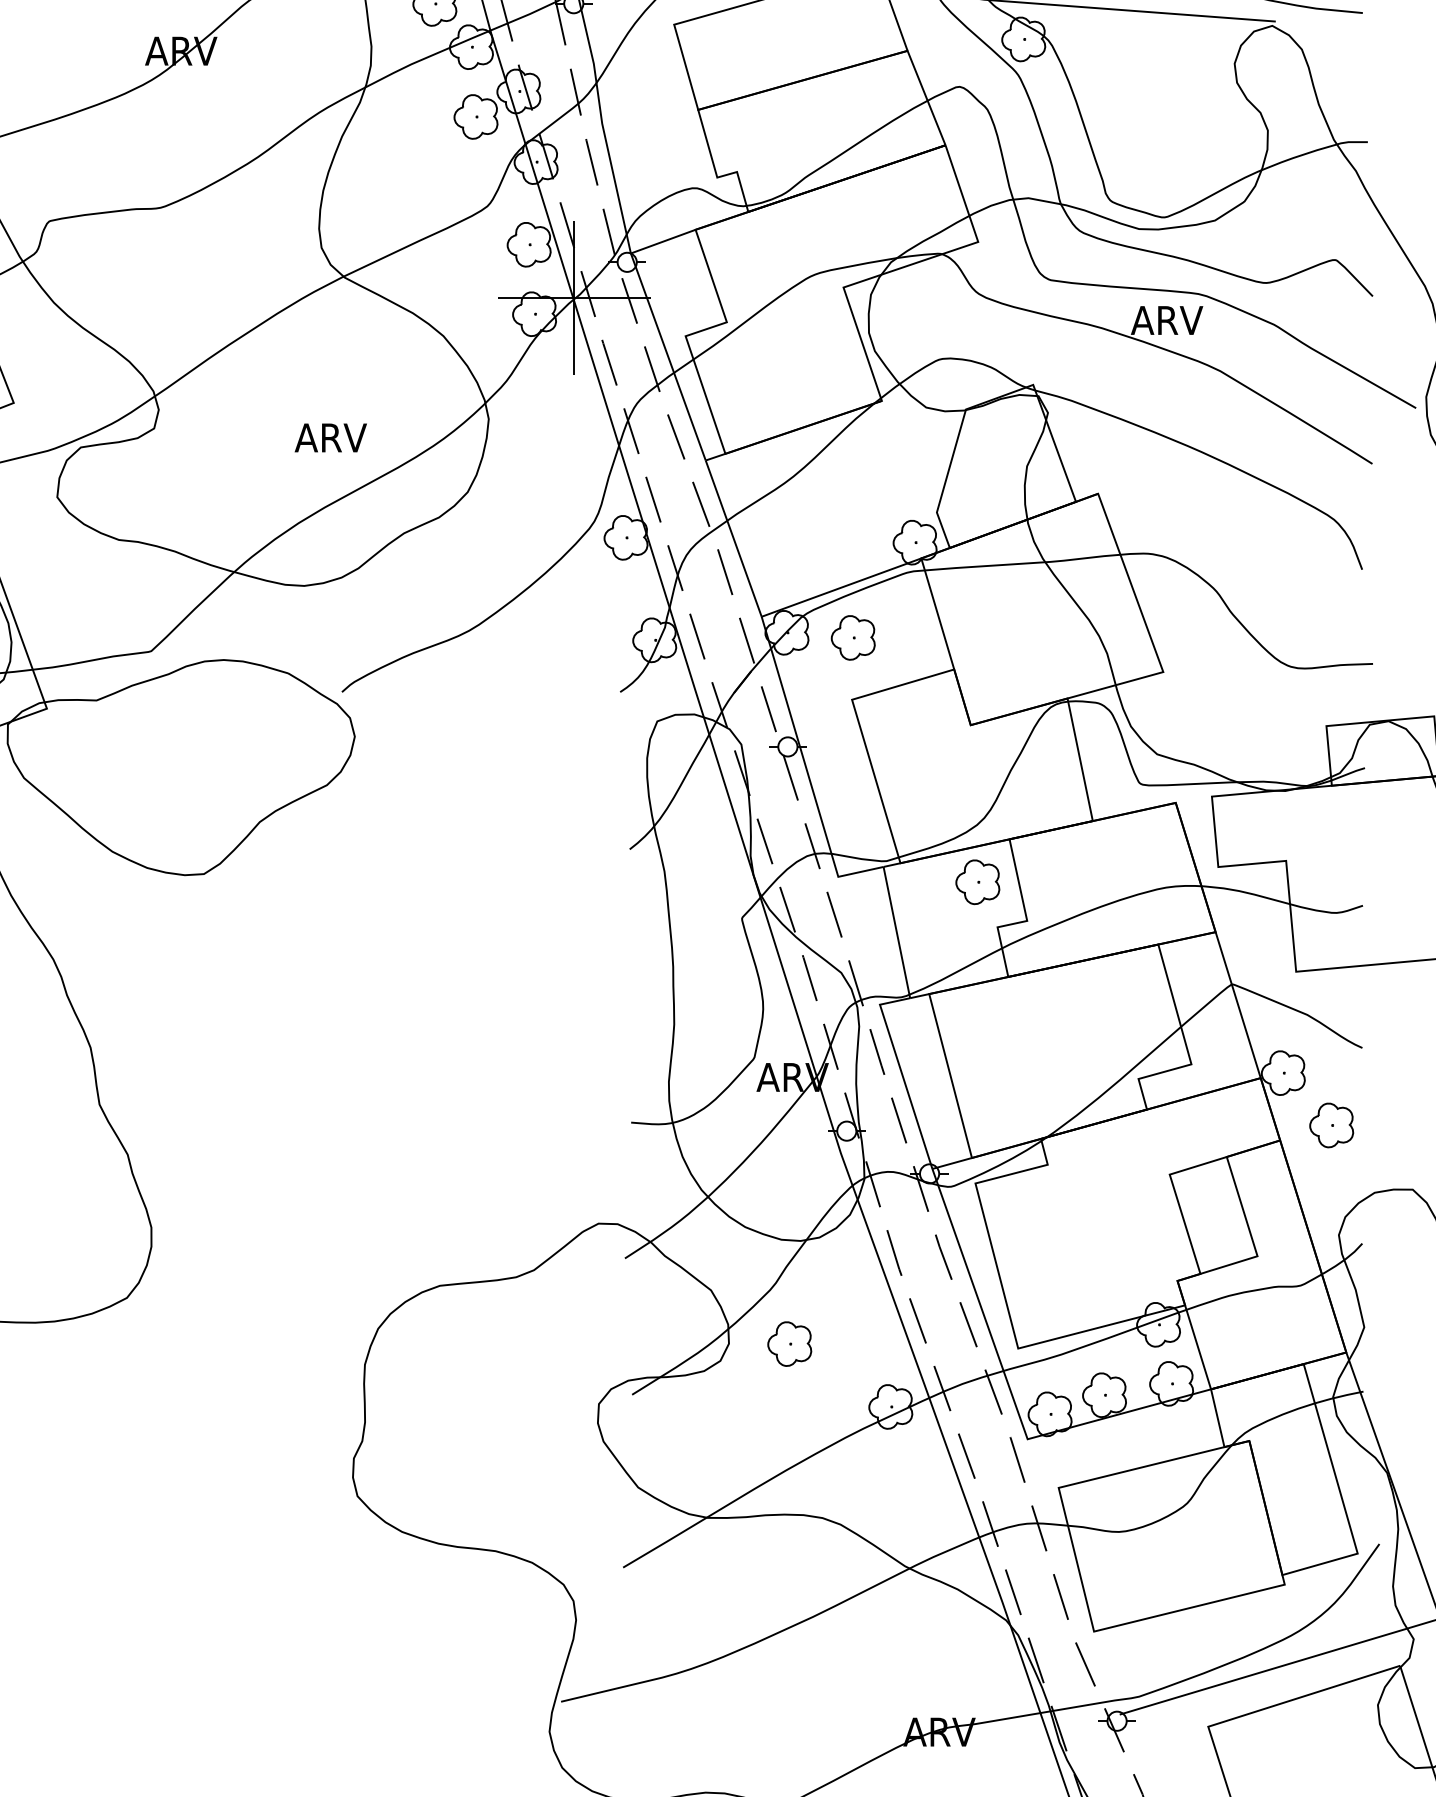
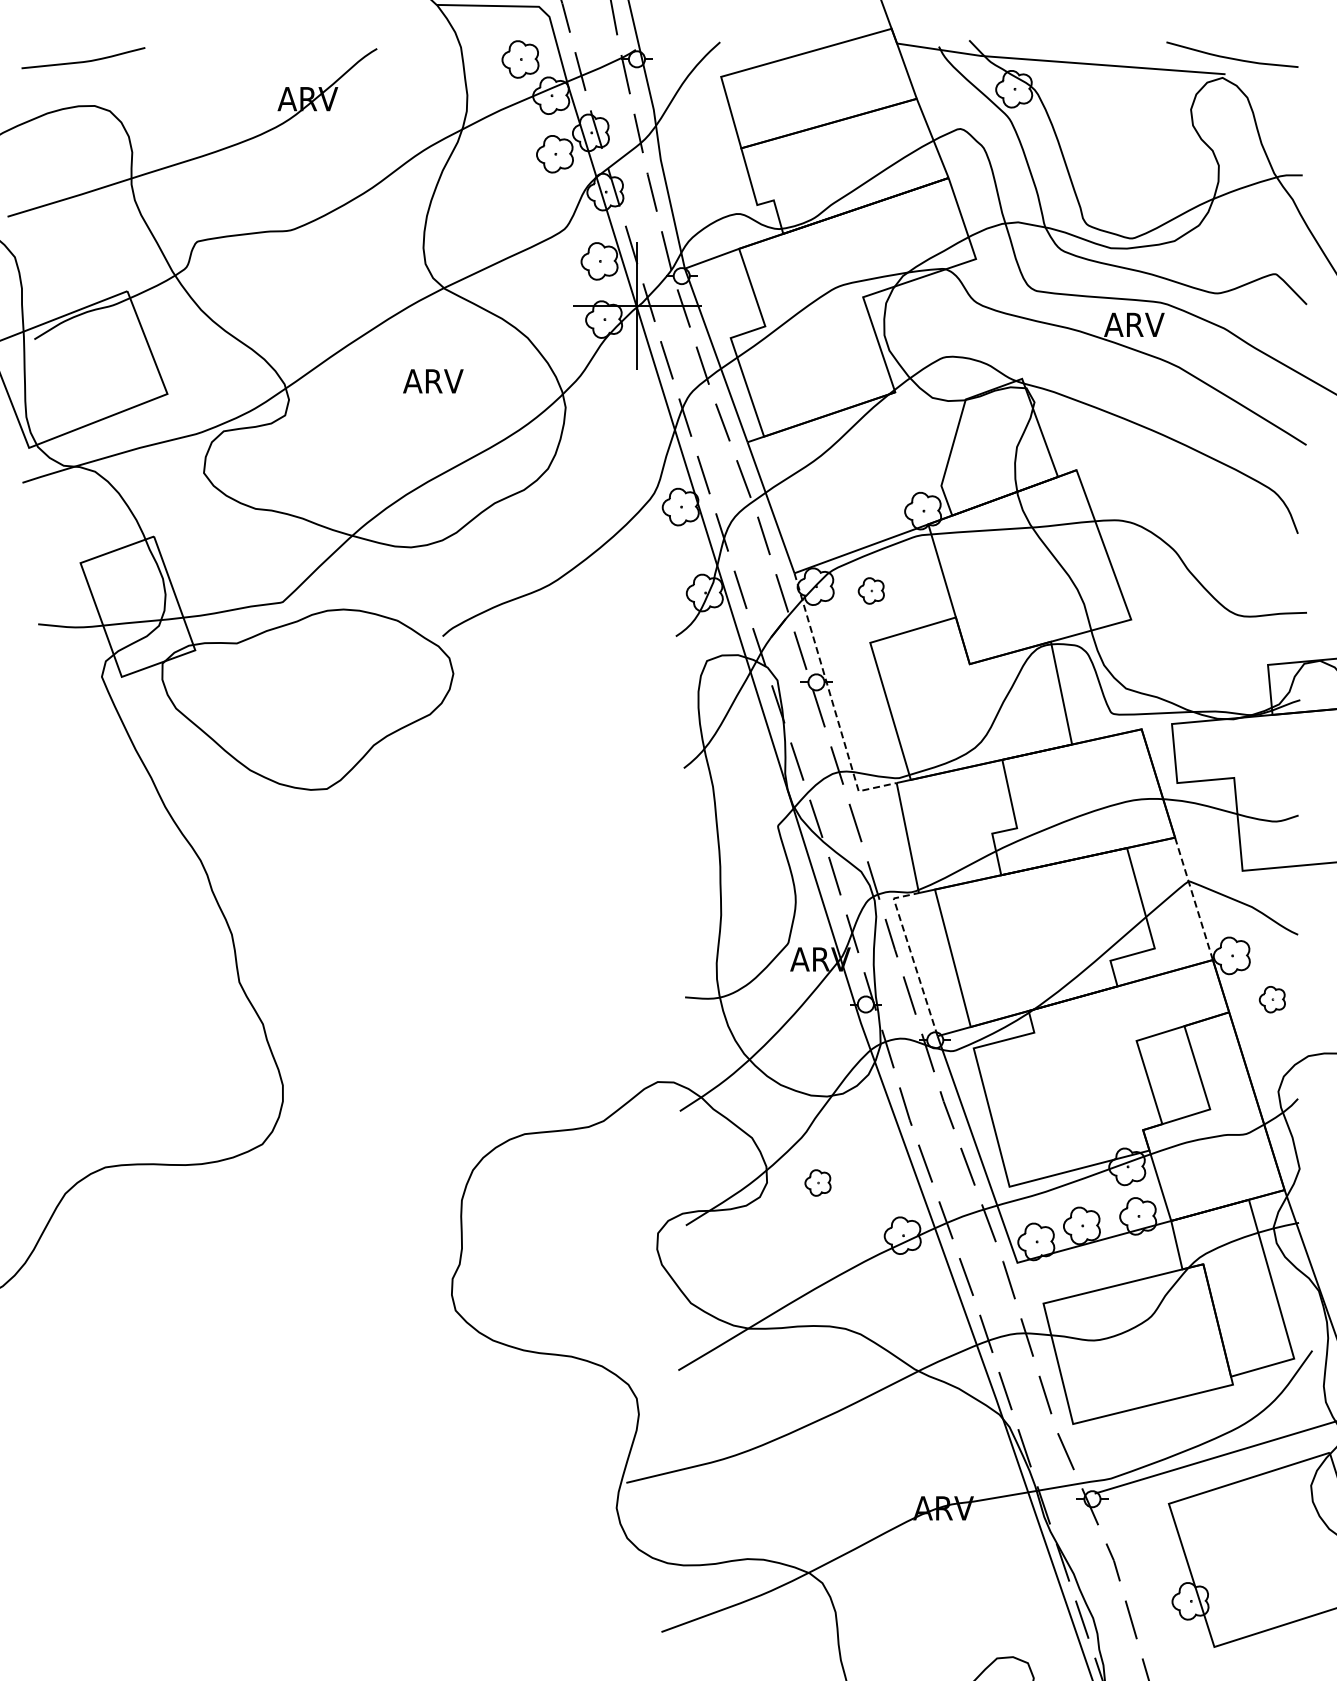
text: (331, 438) -> (433, 381), moved
part: (853, 637) -> (871, 590), size x0.7
line: (807, 769) -> (832, 701), solid -> dashed
part: (977, 881) -> (975, 795), removed
line: (1237, 1004) -> (1193, 898), solid -> dashed
line: (901, 1071) -> (911, 954), solid -> dashed
part: (1331, 1125) -> (1272, 999), size x0.7
part: (789, 1343) -> (817, 1182), size x0.7

